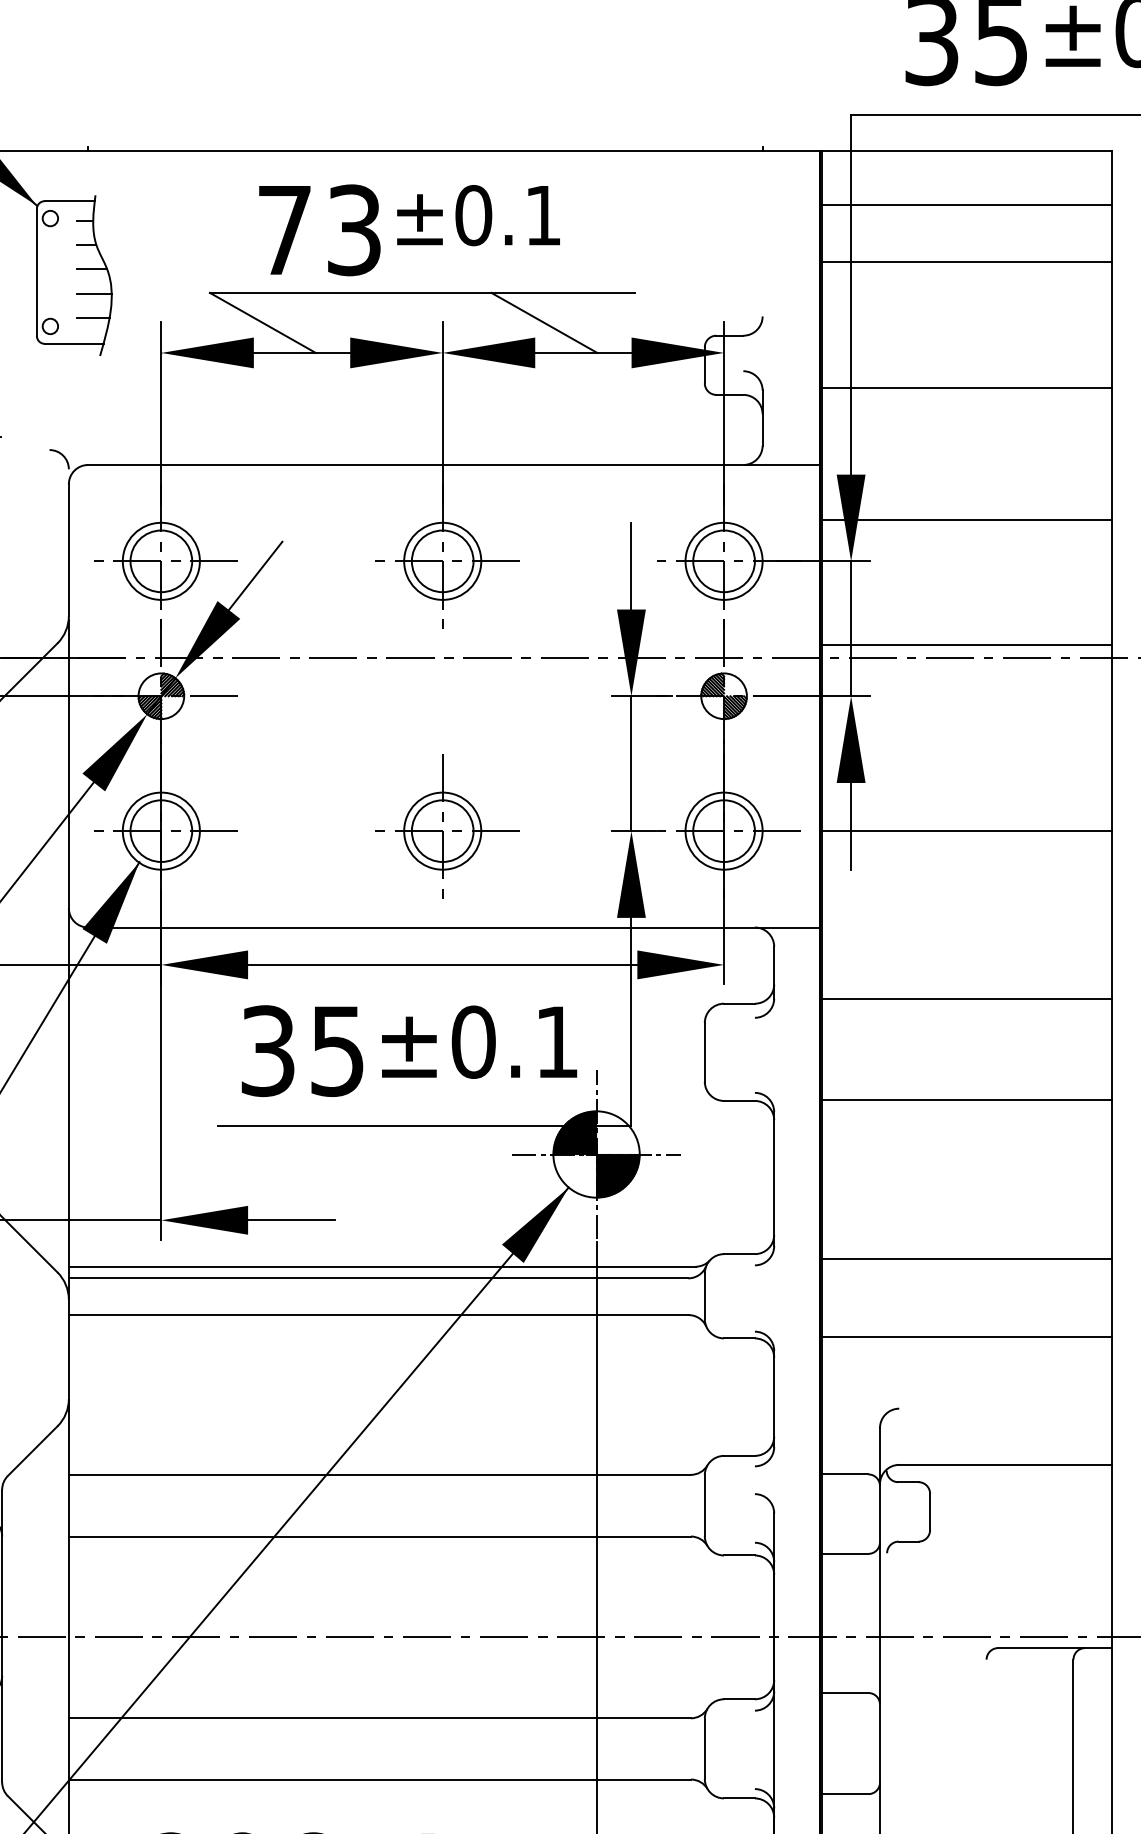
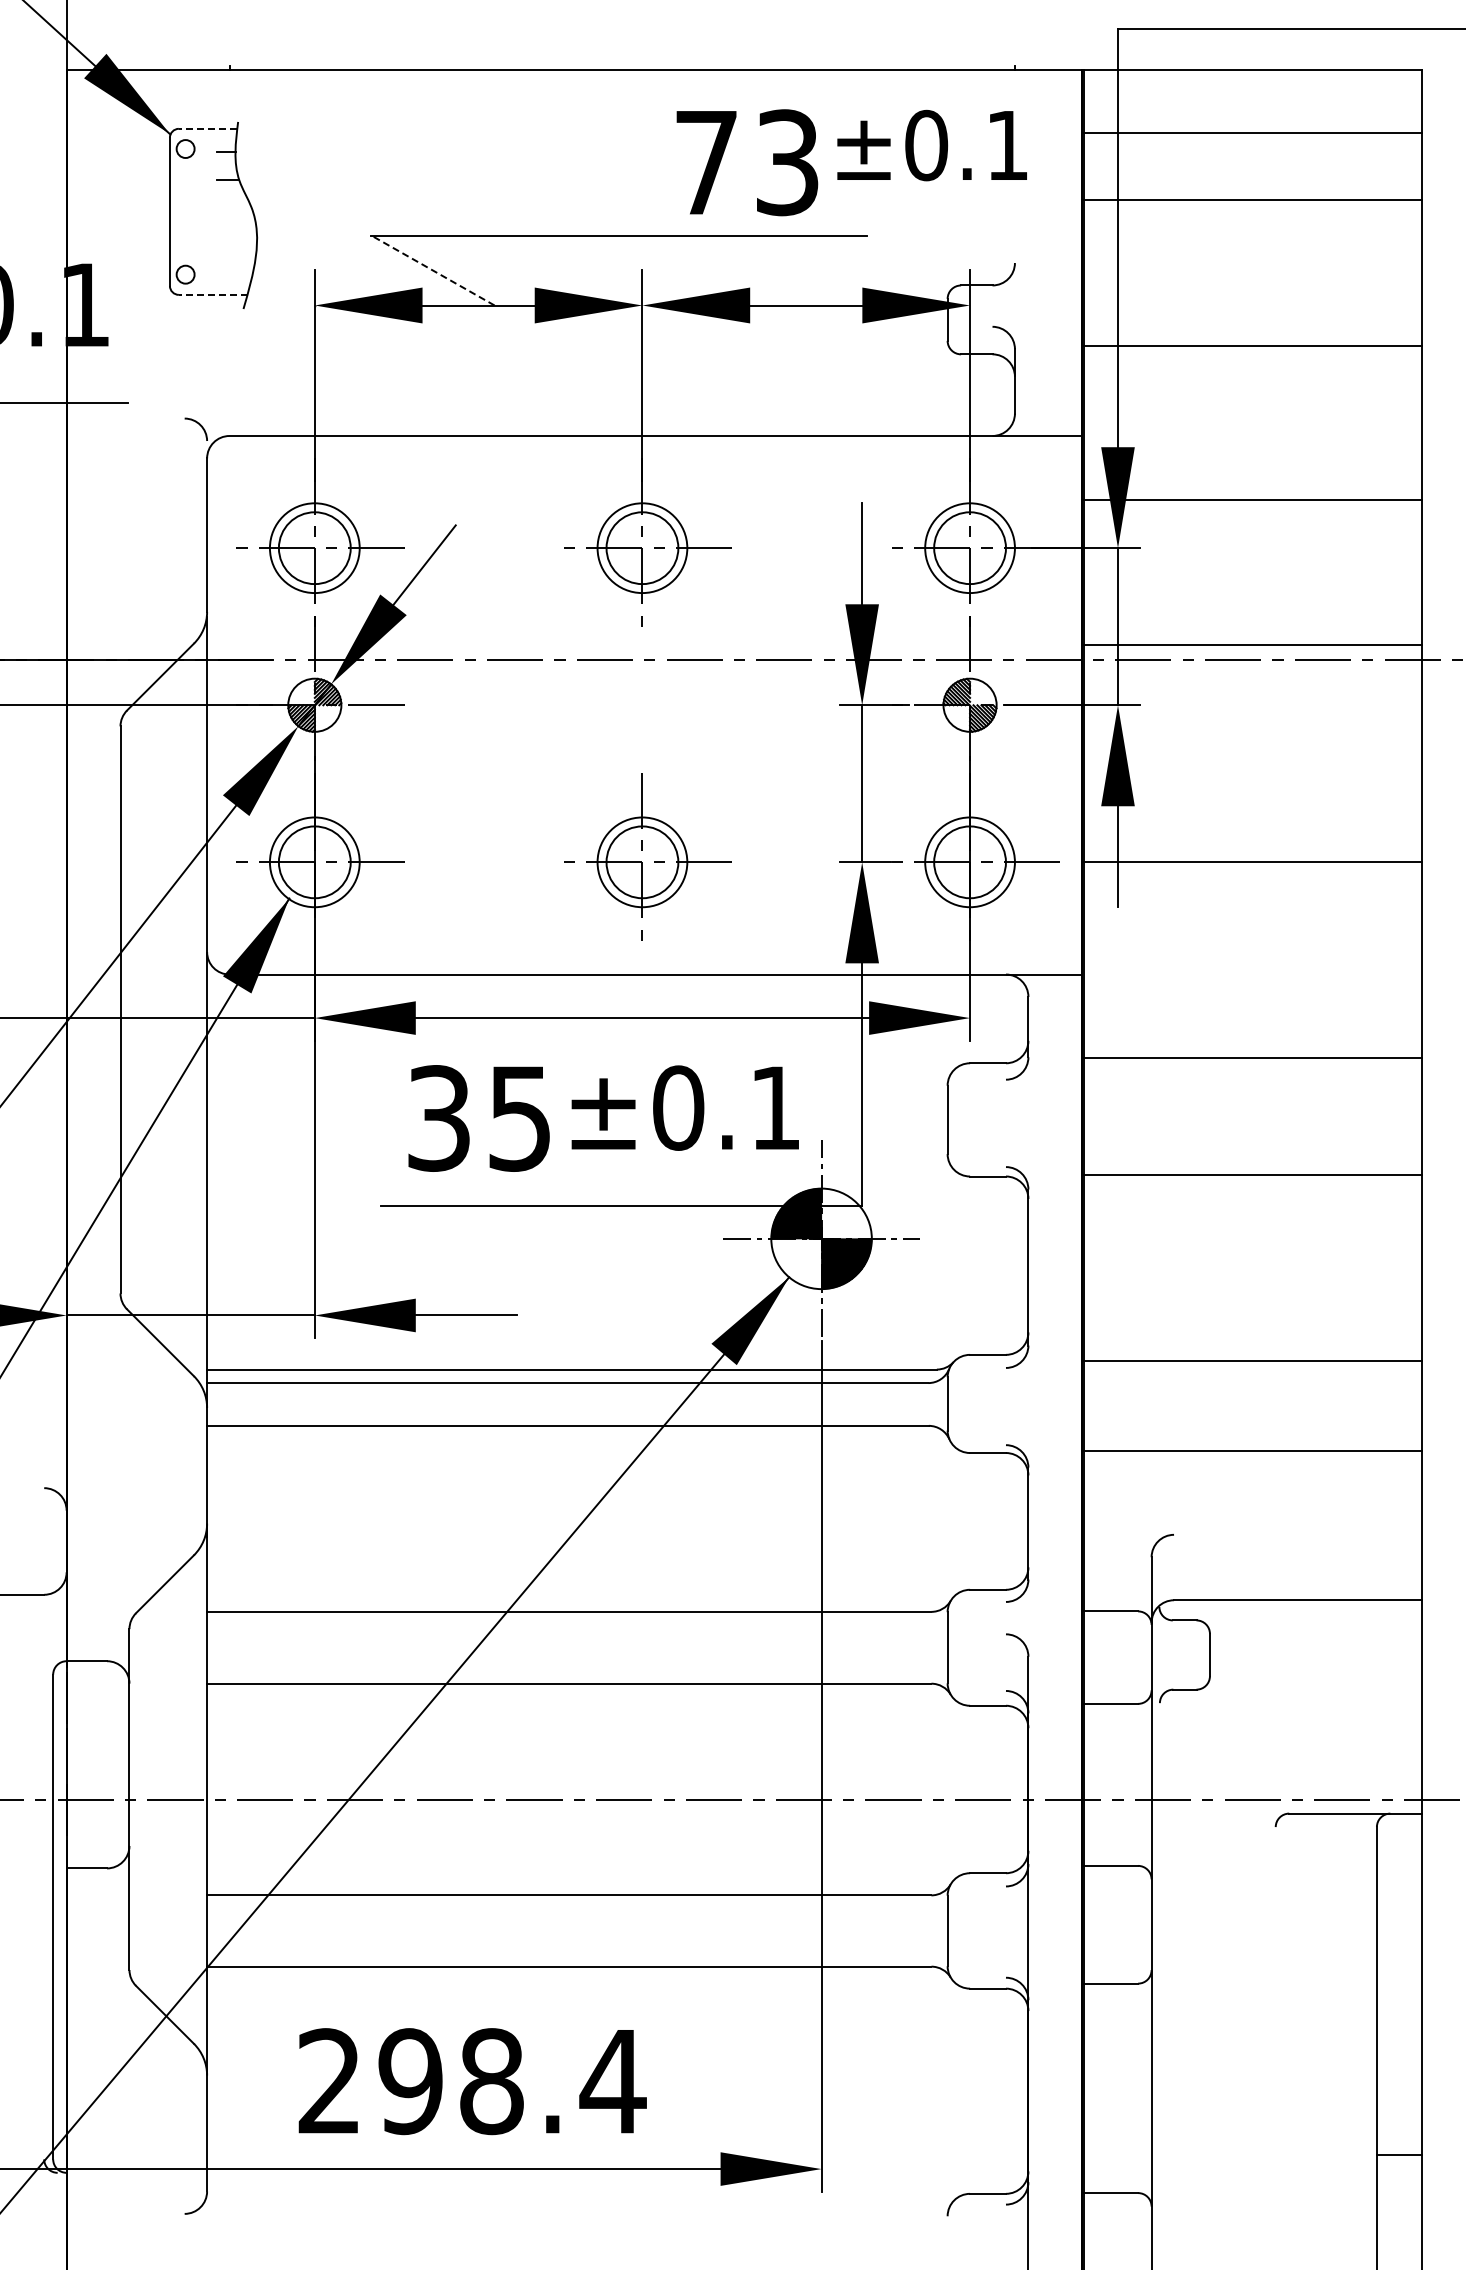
line: (69, 200) -> (207, 128), solid -> dashed
text: (409, 230) -> (851, 162), moved
line: (92, 269) -> (234, 208), removed
line: (94, 293) -> (237, 236), removed
line: (93, 317) -> (235, 264), removed
line: (263, 322) -> (433, 270), solid -> dashed
line: (544, 322) -> (760, 270), removed
line: (73, 343) -> (212, 294), solid -> dashed

